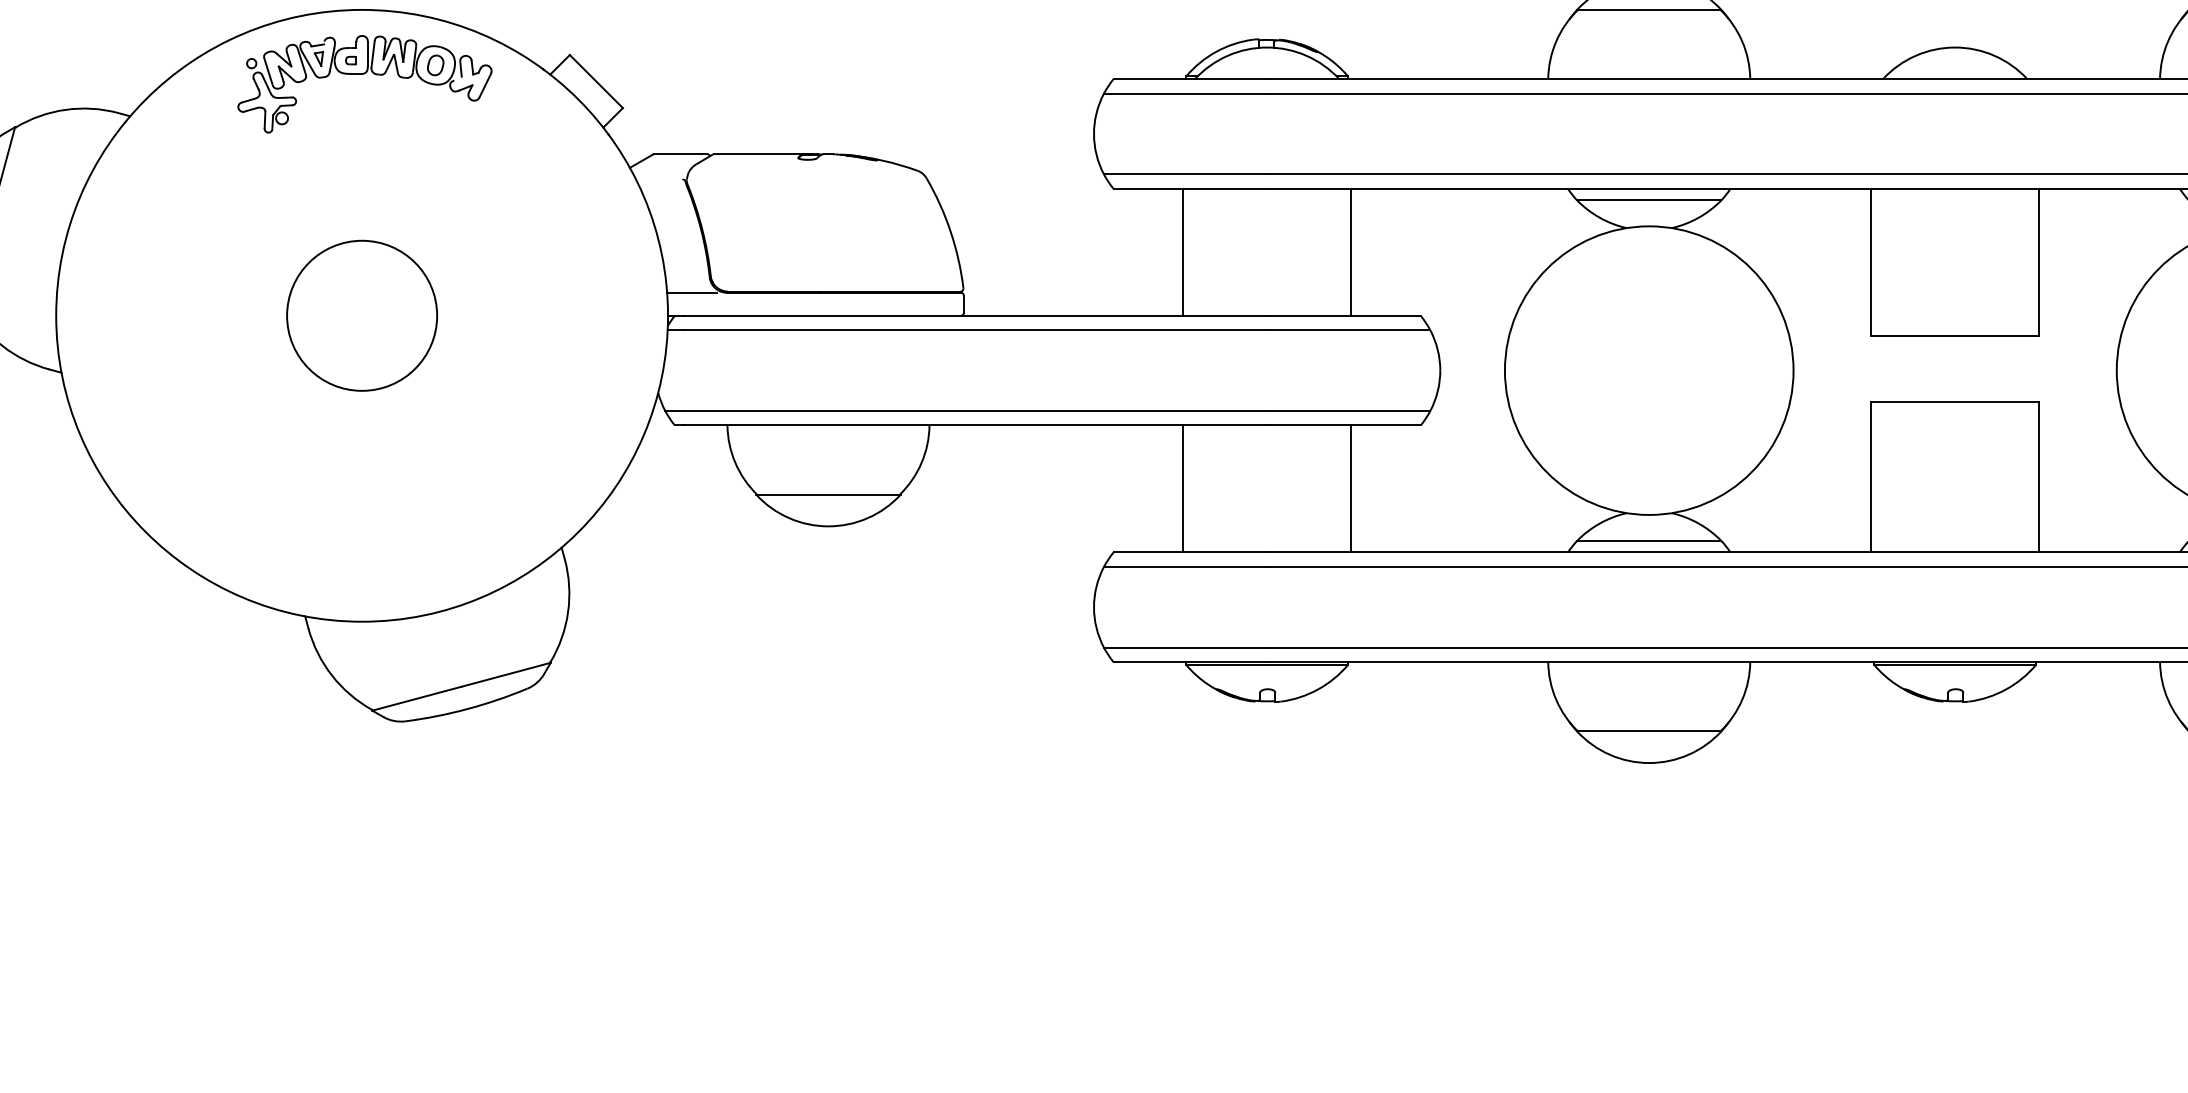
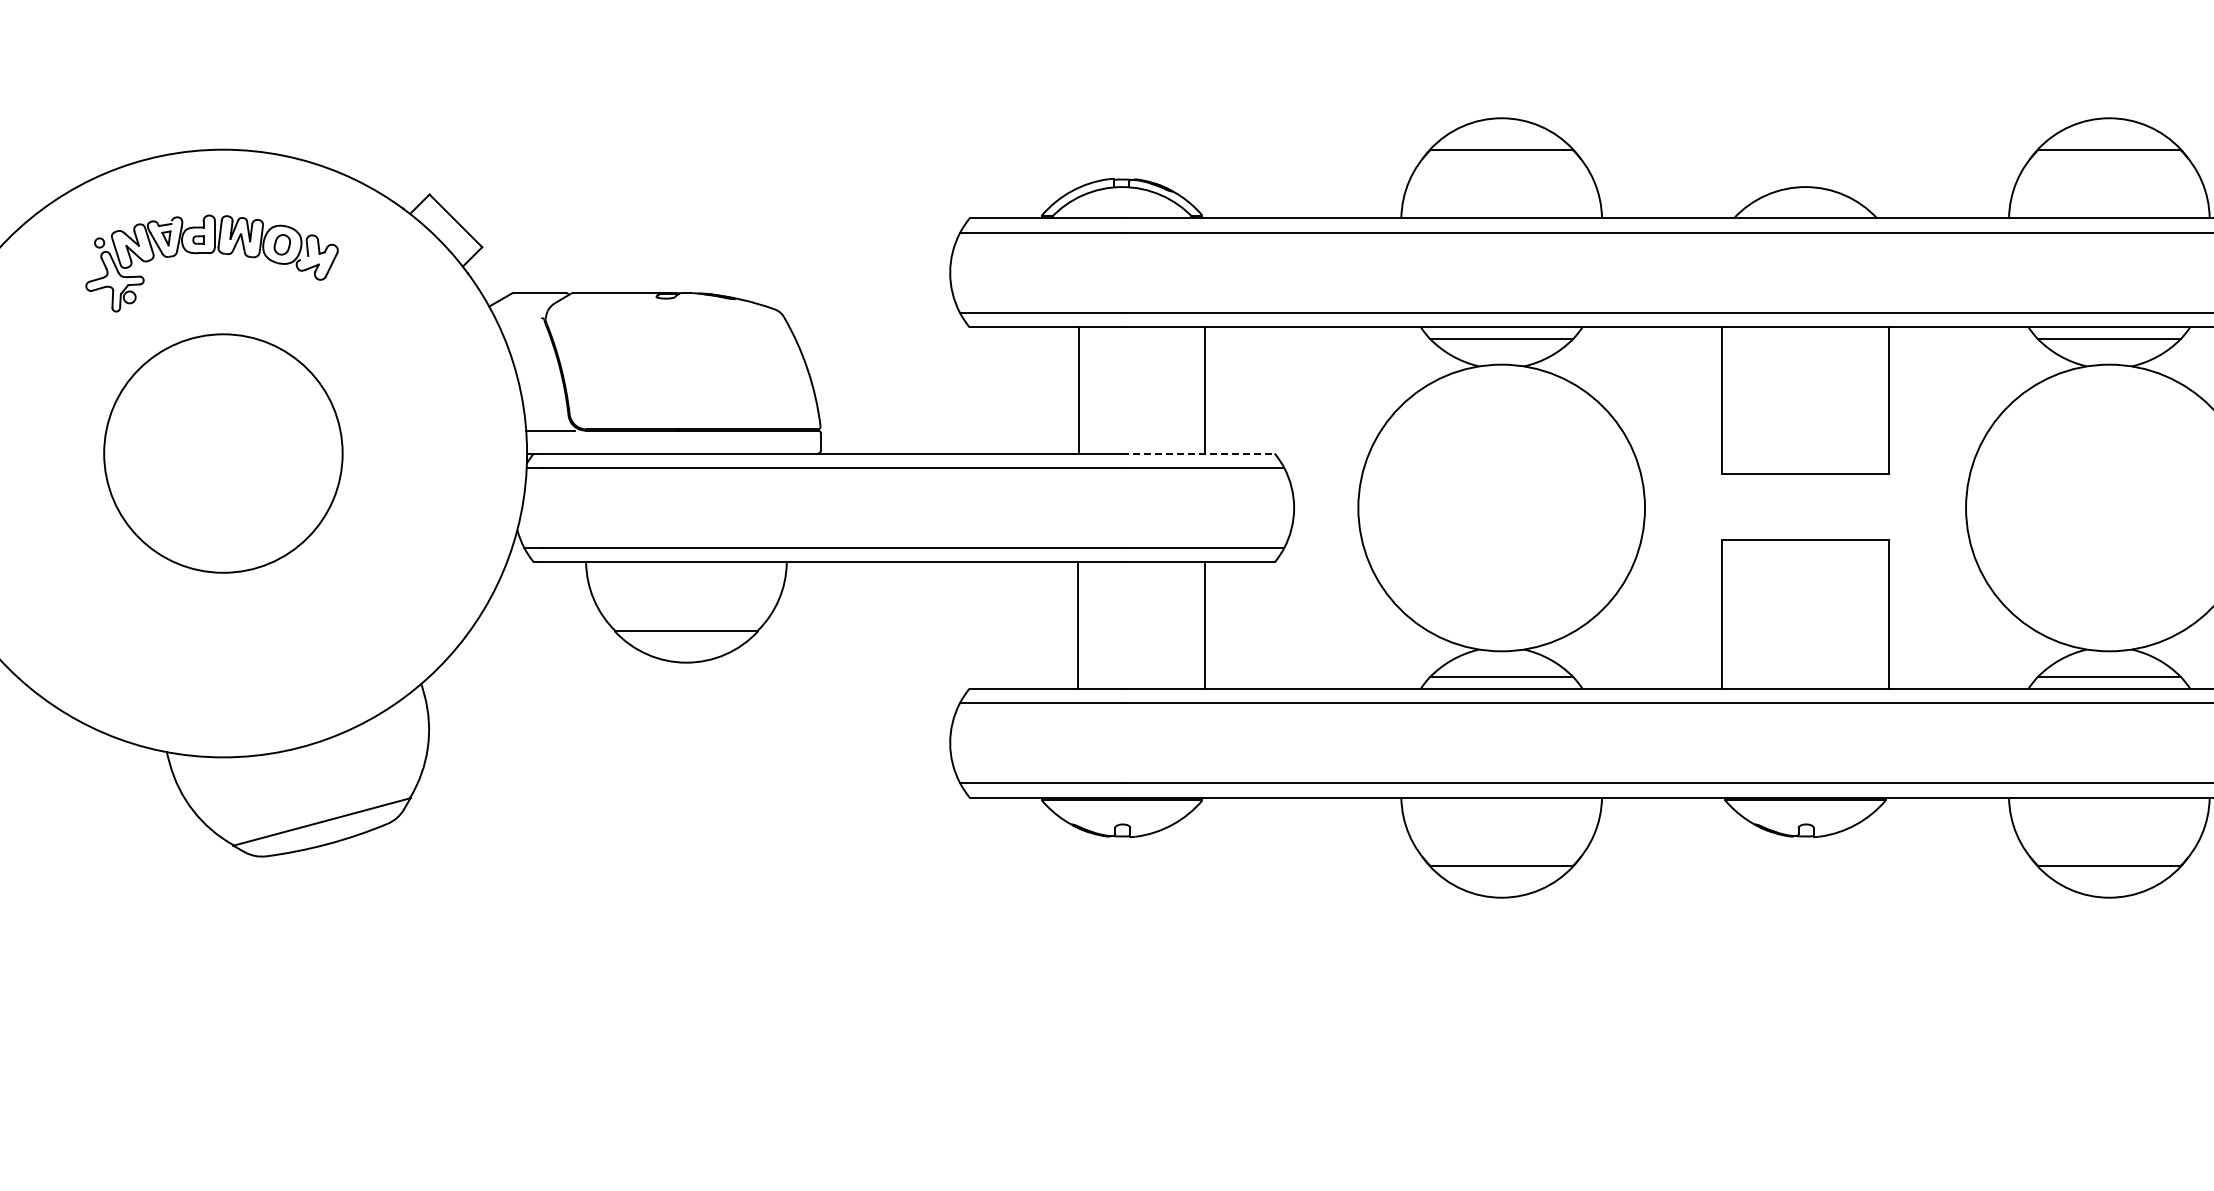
part: (362, 75) -> (209, 254), moved
line: (1183, 252) -> (1079, 390), moved
circle: (361, 315) -> (222, 453), size x1.6
line: (1343, 315) -> (1198, 453), solid -> dashed
line: (1183, 488) -> (1078, 625), moved

